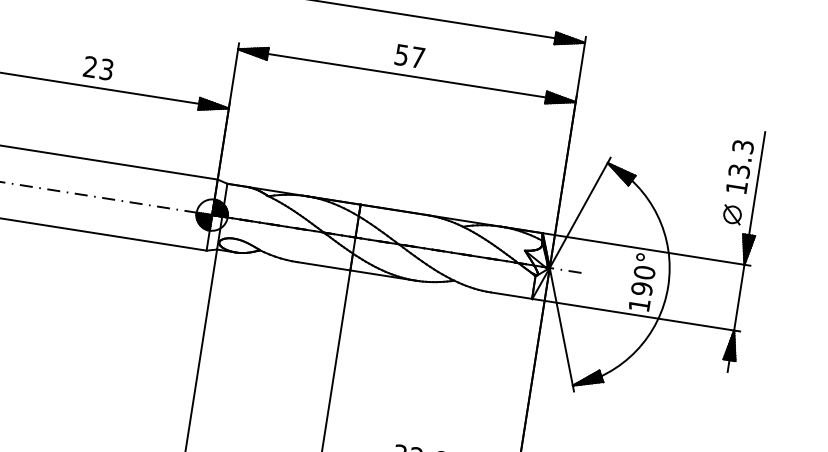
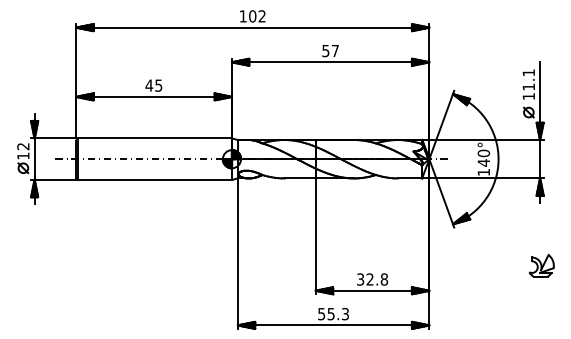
text: (97, 67) -> (153, 85), 23 -> 45
text: (740, 158) -> (528, 79), 13.3 -> 11.1
text: (641, 288) -> (483, 162), 190° -> 140°

